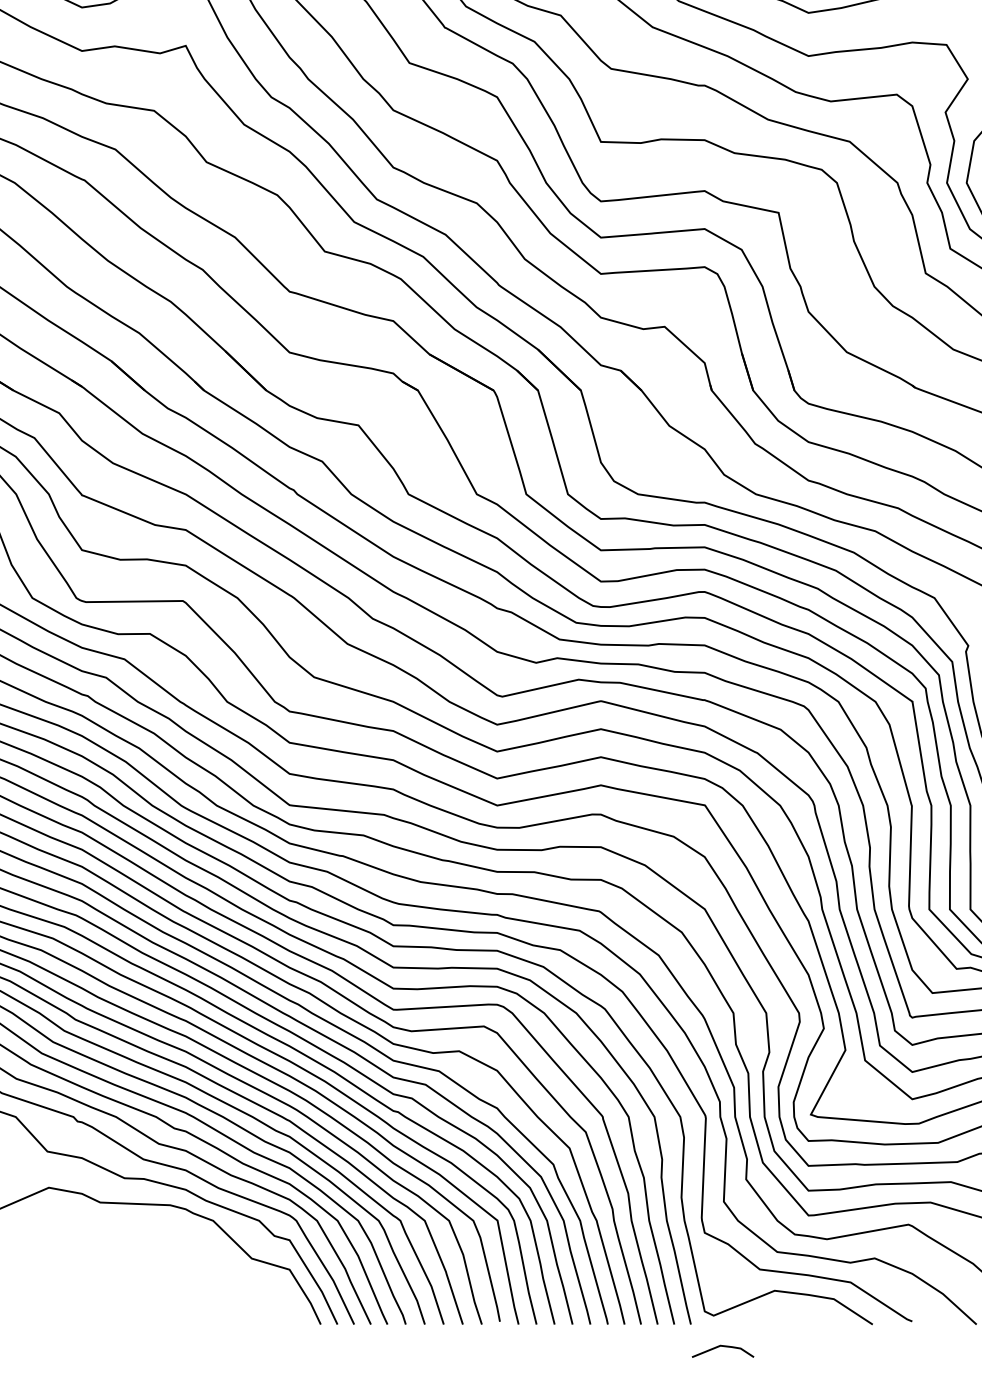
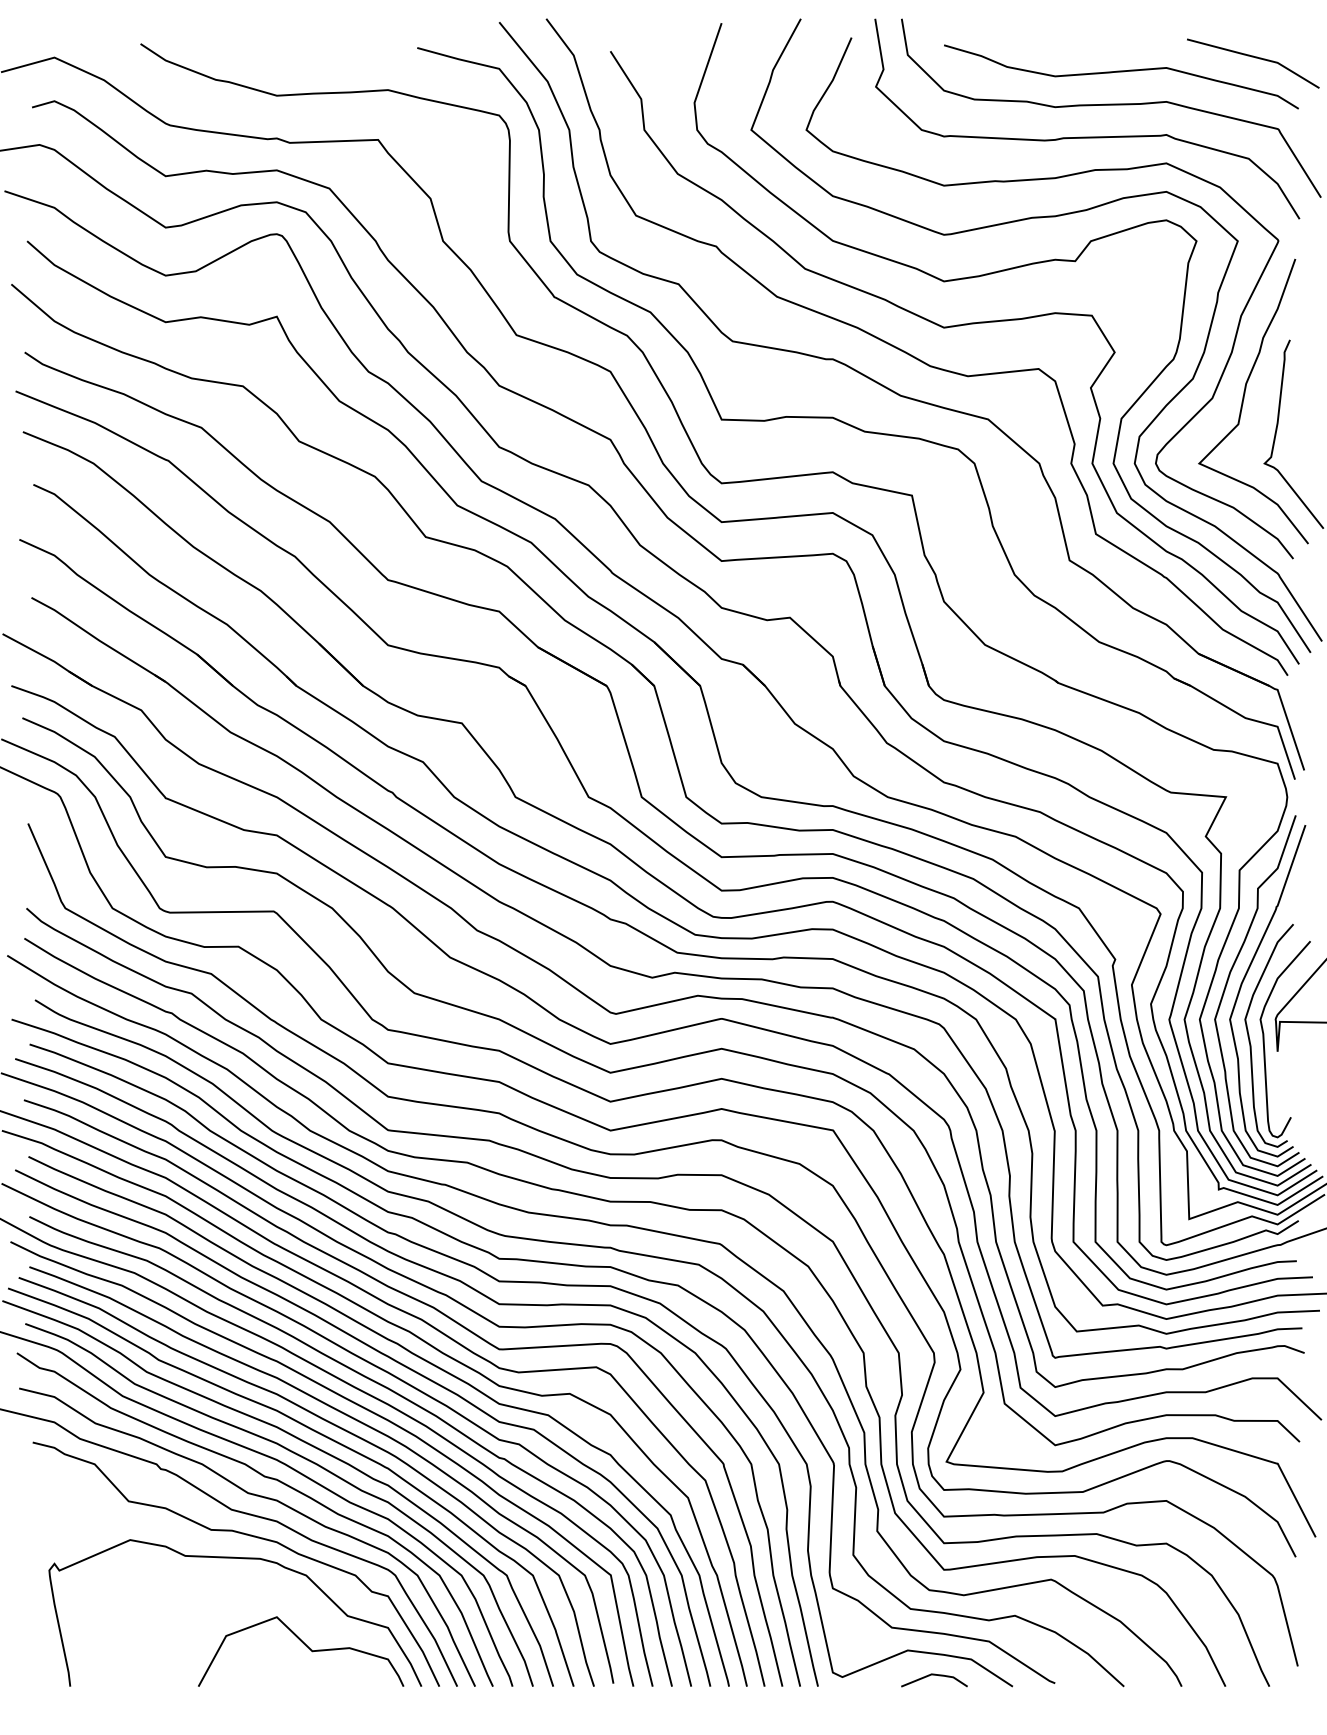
curve: (211, 1286) -> (304, 1645), added
line: (723, 1346) -> (934, 1675), moved

